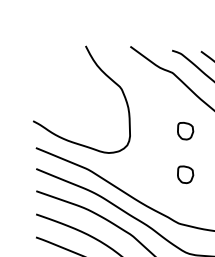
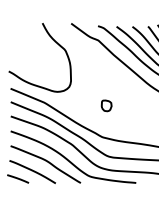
part: (185, 130) -> (106, 77), removed

